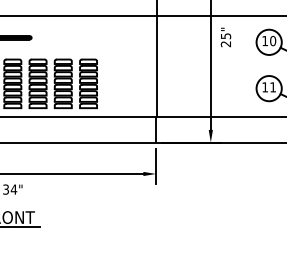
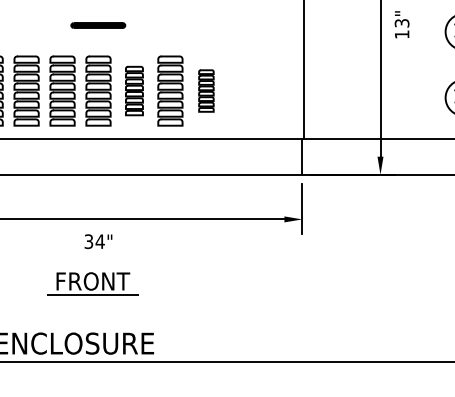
text: (225, 39) -> (401, 28), 25" -> 13"
part: (38, 83) -> (134, 90), size x0.7
part: (88, 83) -> (206, 90), size x0.6

